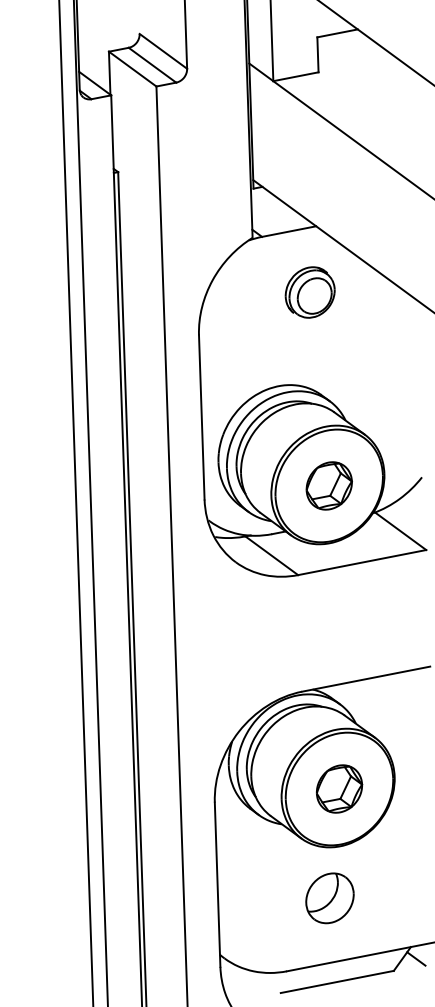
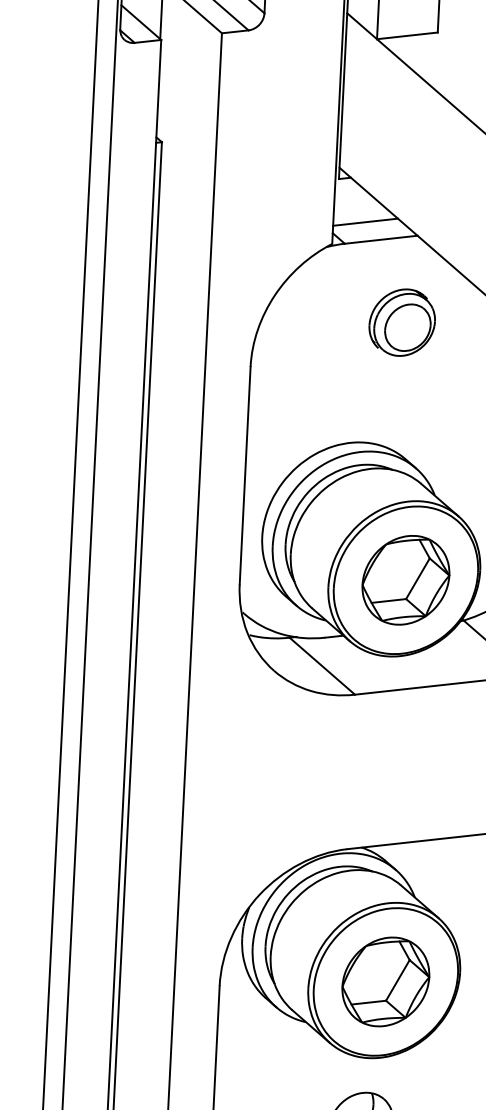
line: (276, 219) -> (365, 222), added
part: (329, 485) -> (406, 579), size x1.43
part: (339, 788) -> (385, 981), size x1.43

